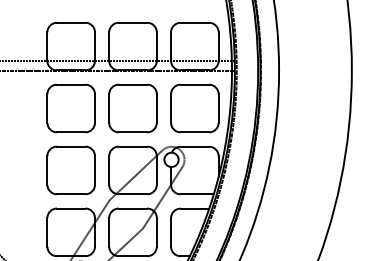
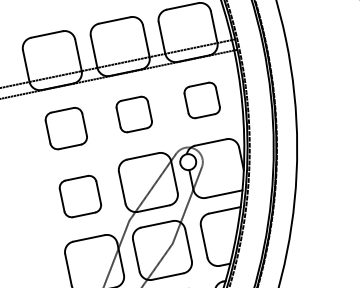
part: (70, 108) -> (65, 128), size x0.7
part: (132, 108) -> (133, 114), size x0.6
part: (194, 108) -> (201, 100), size x0.6
part: (70, 170) -> (79, 196), size x0.7

